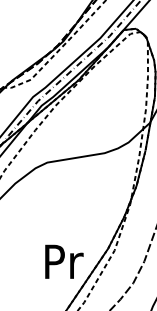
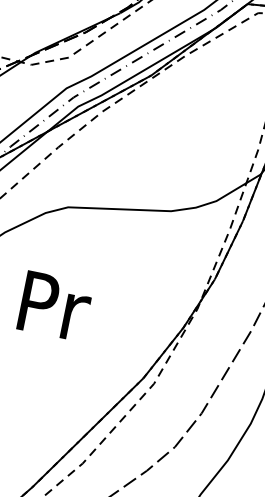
text: (64, 261) -> (55, 305), moved

